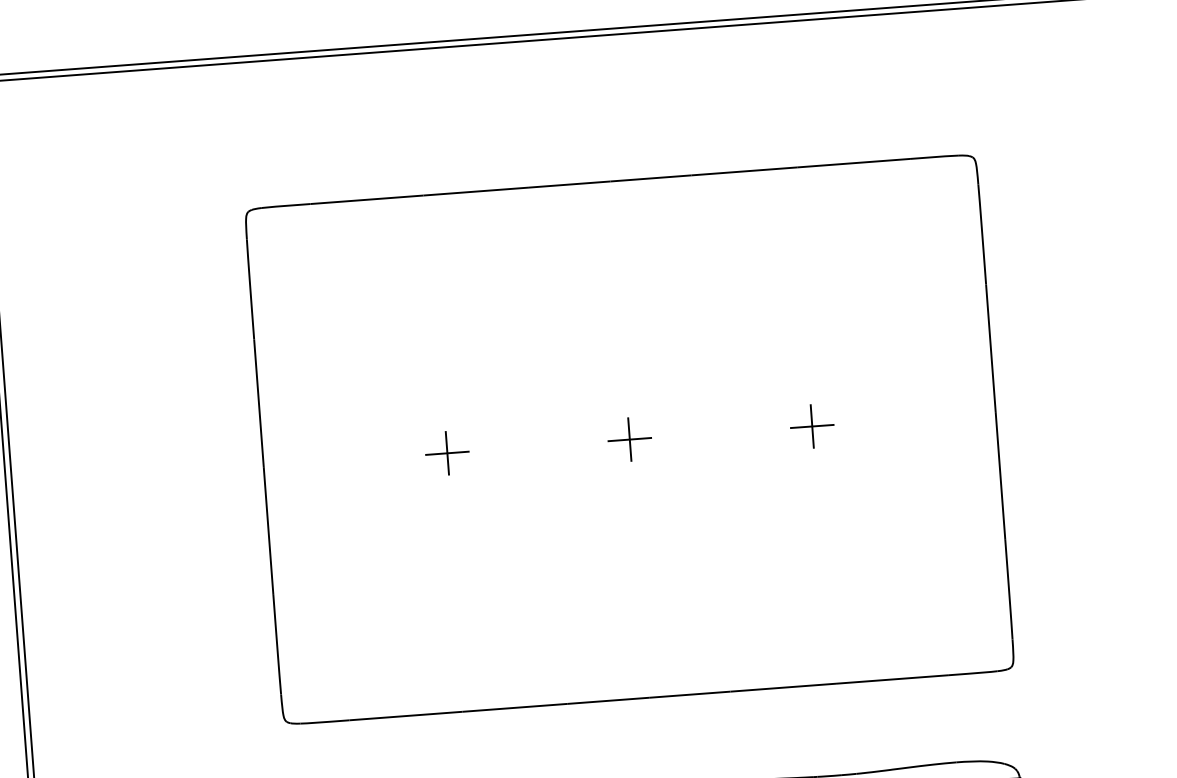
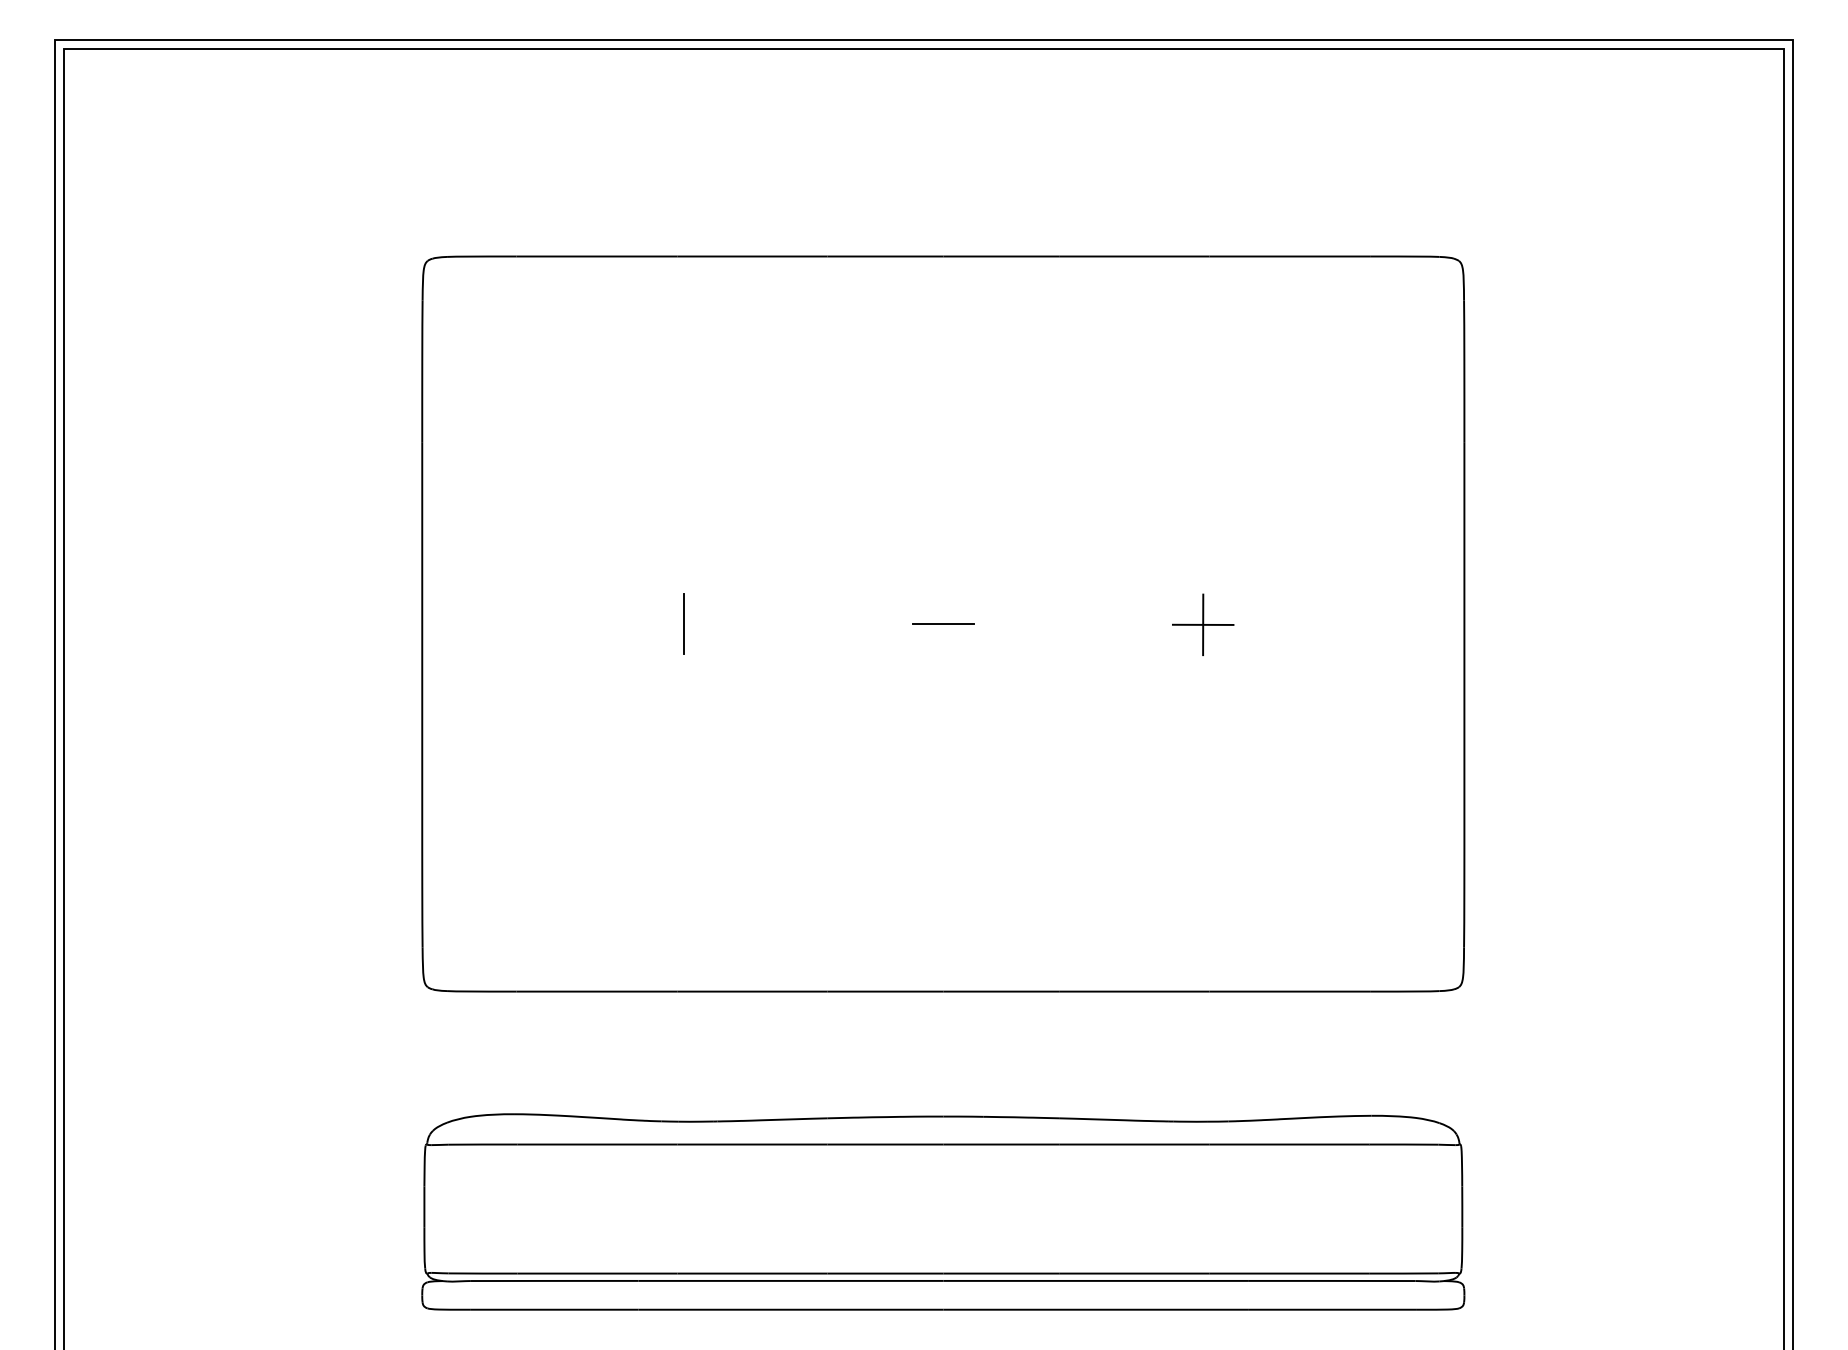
line: (629, 439) -> (943, 623), removed
line: (447, 453) -> (683, 624), removed

